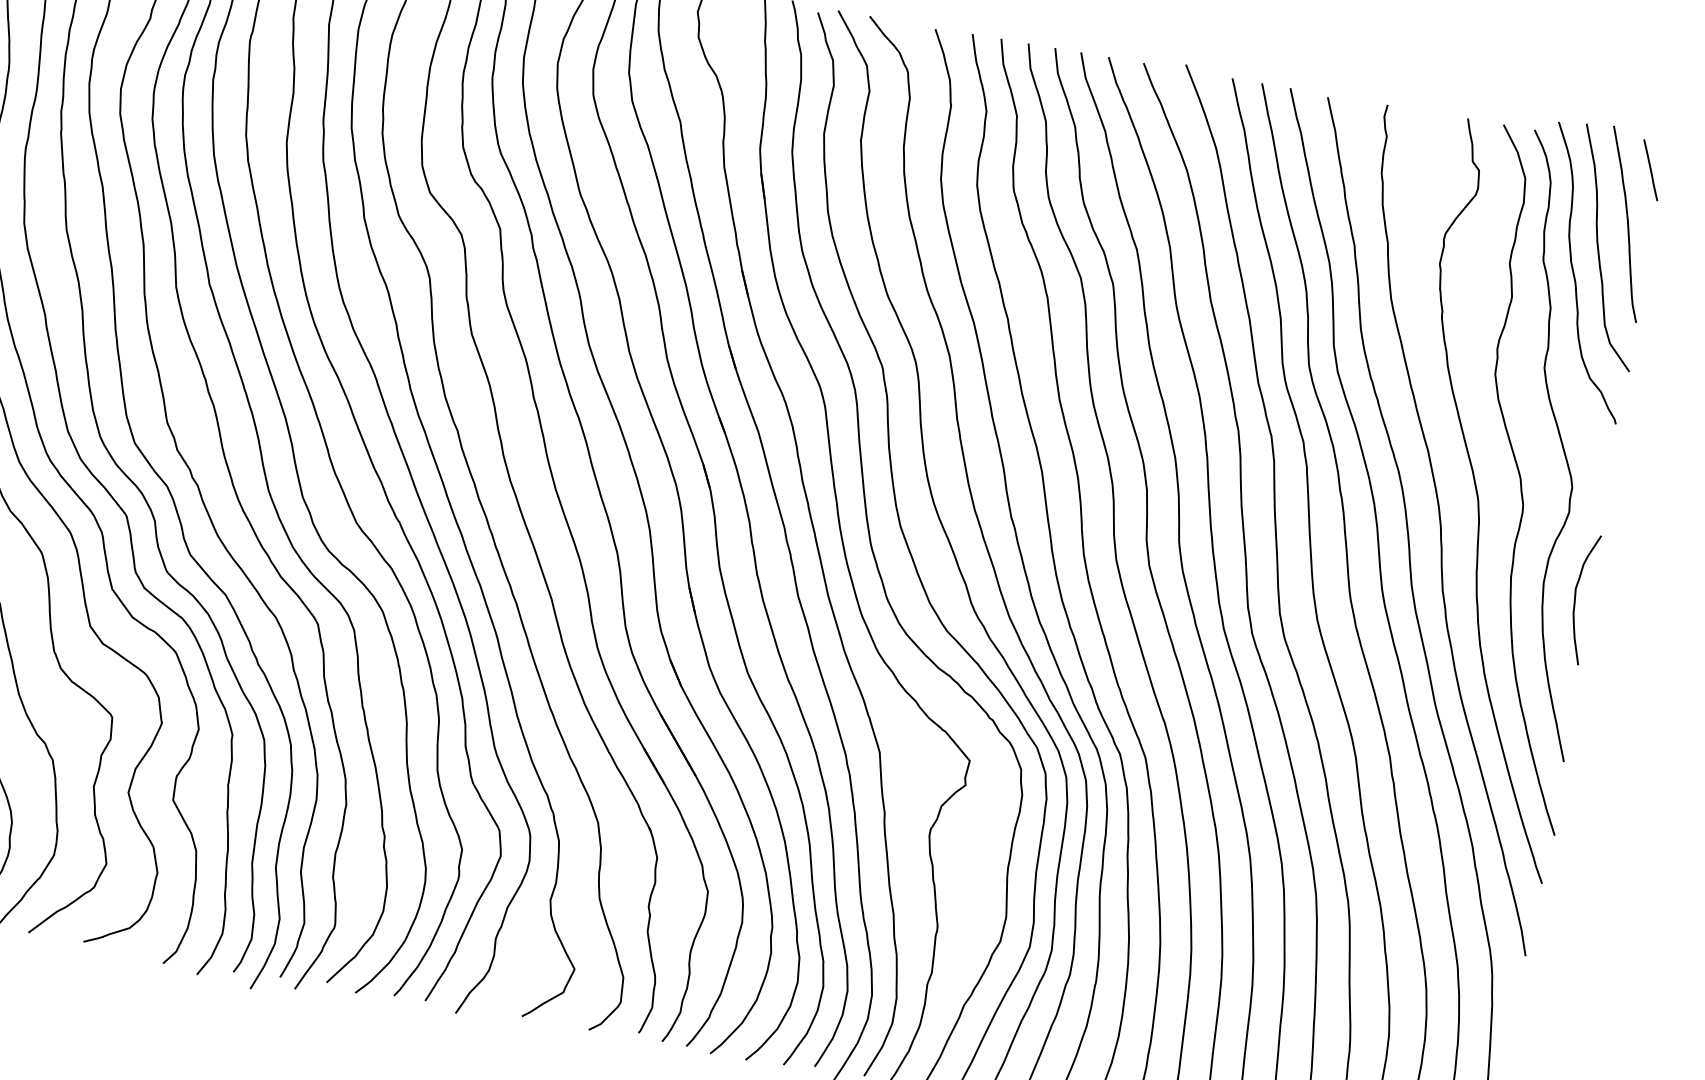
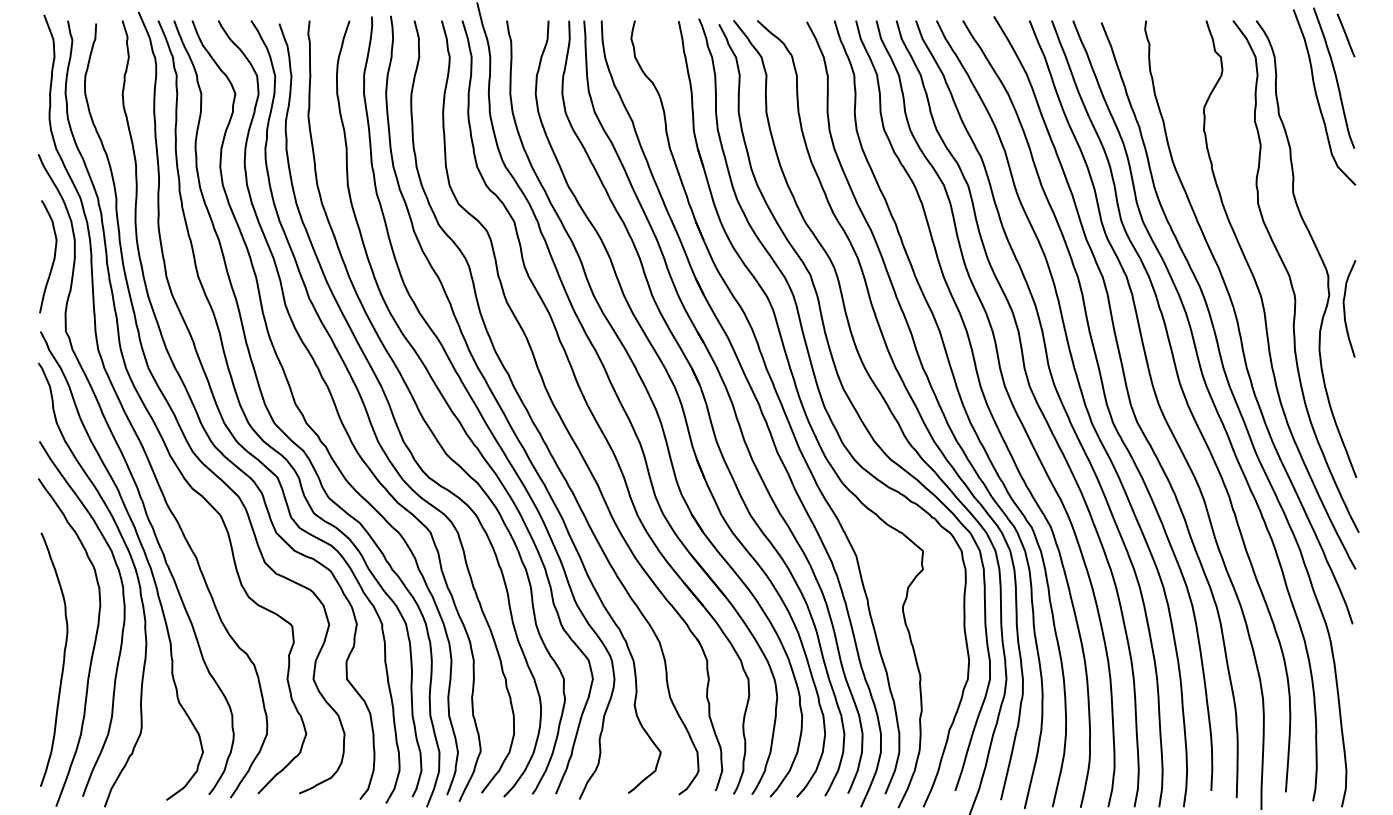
curve: (1575, 275) -> (1304, 121), removed
curve: (1576, 599) -> (1345, 309), moved

